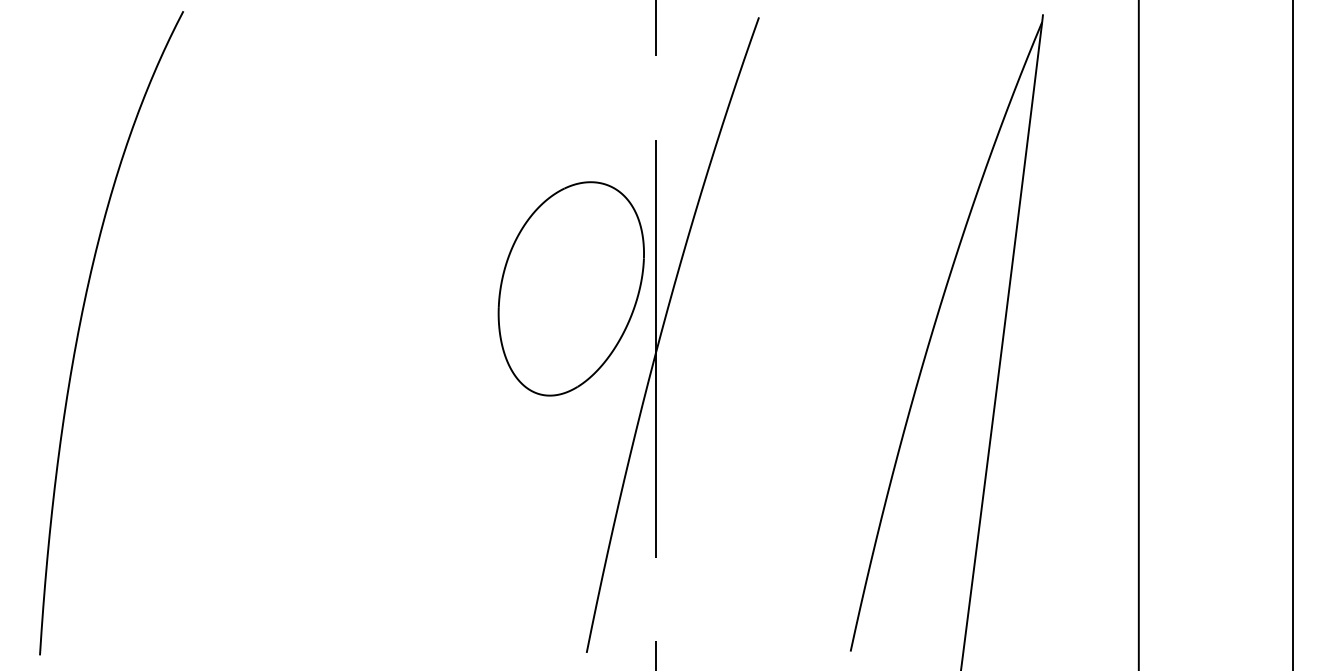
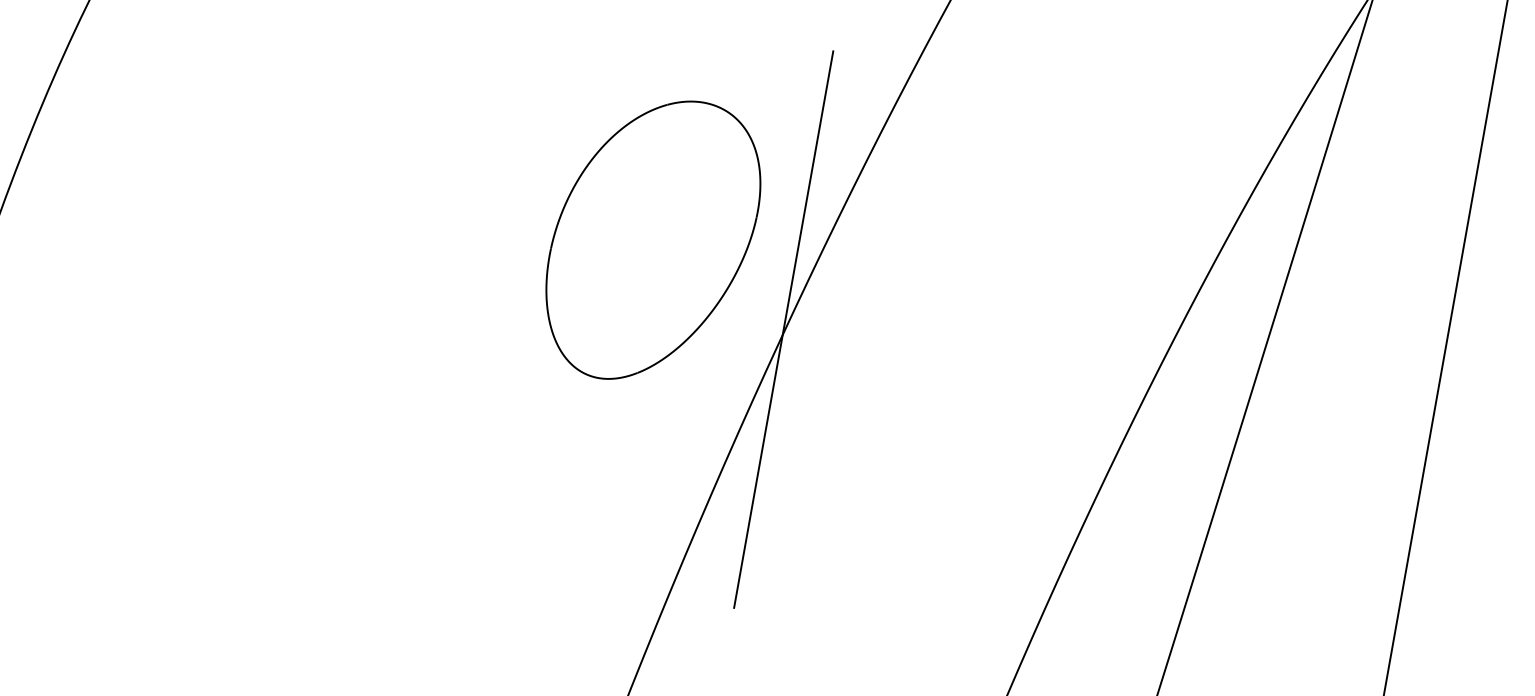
part: (570, 288) -> (651, 239), moved

